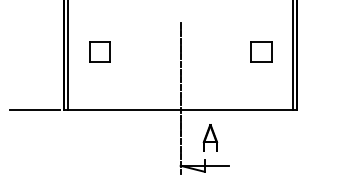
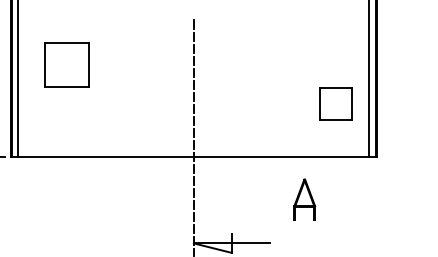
part: (99, 51) -> (66, 64), size x1.4
part: (261, 51) -> (336, 103), moved
part: (210, 137) -> (304, 199), moved

